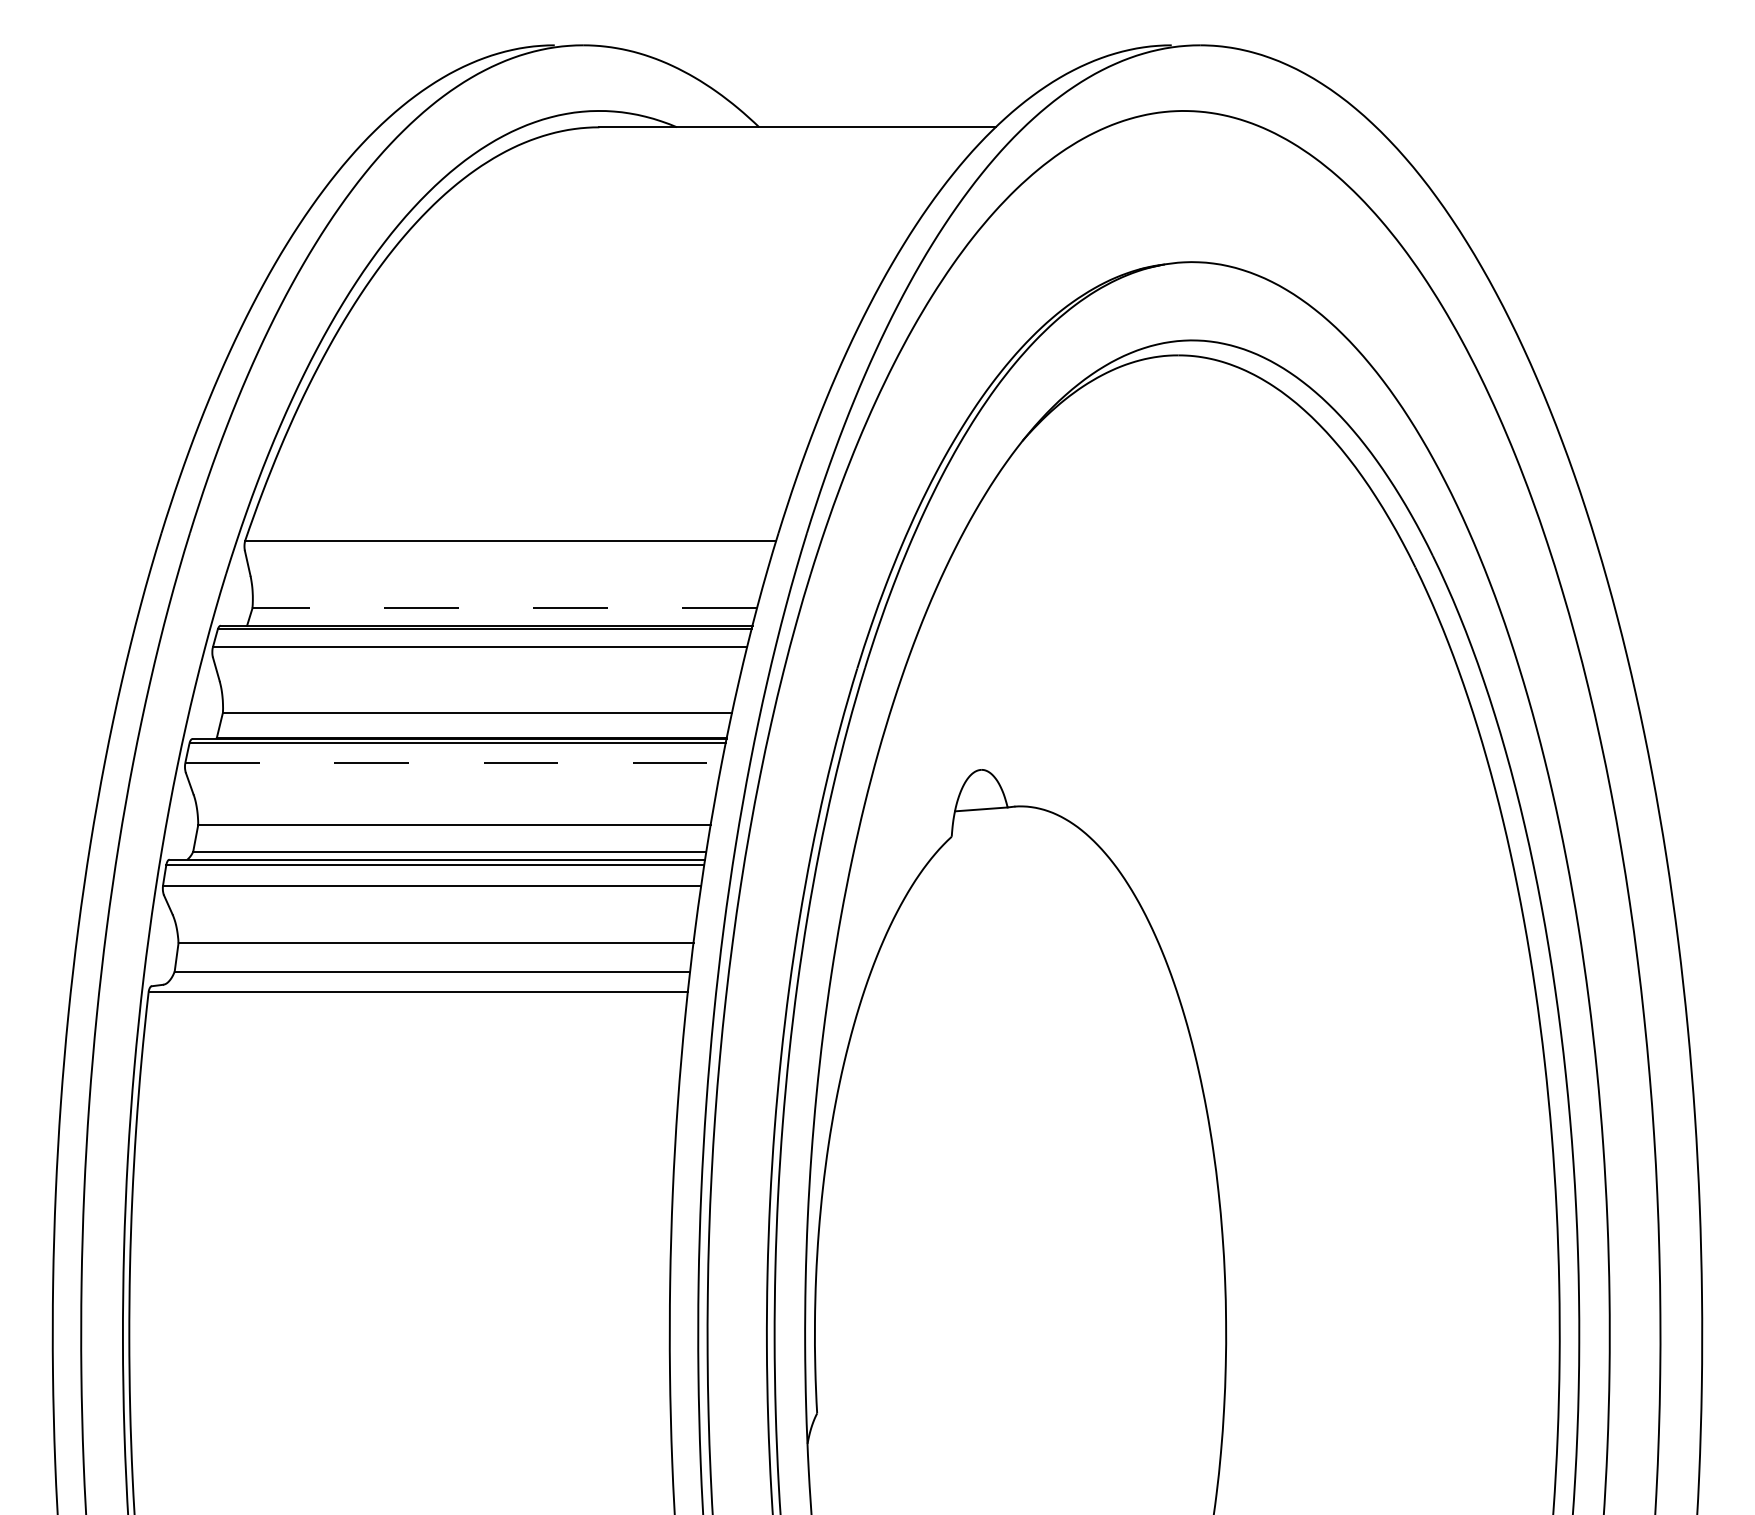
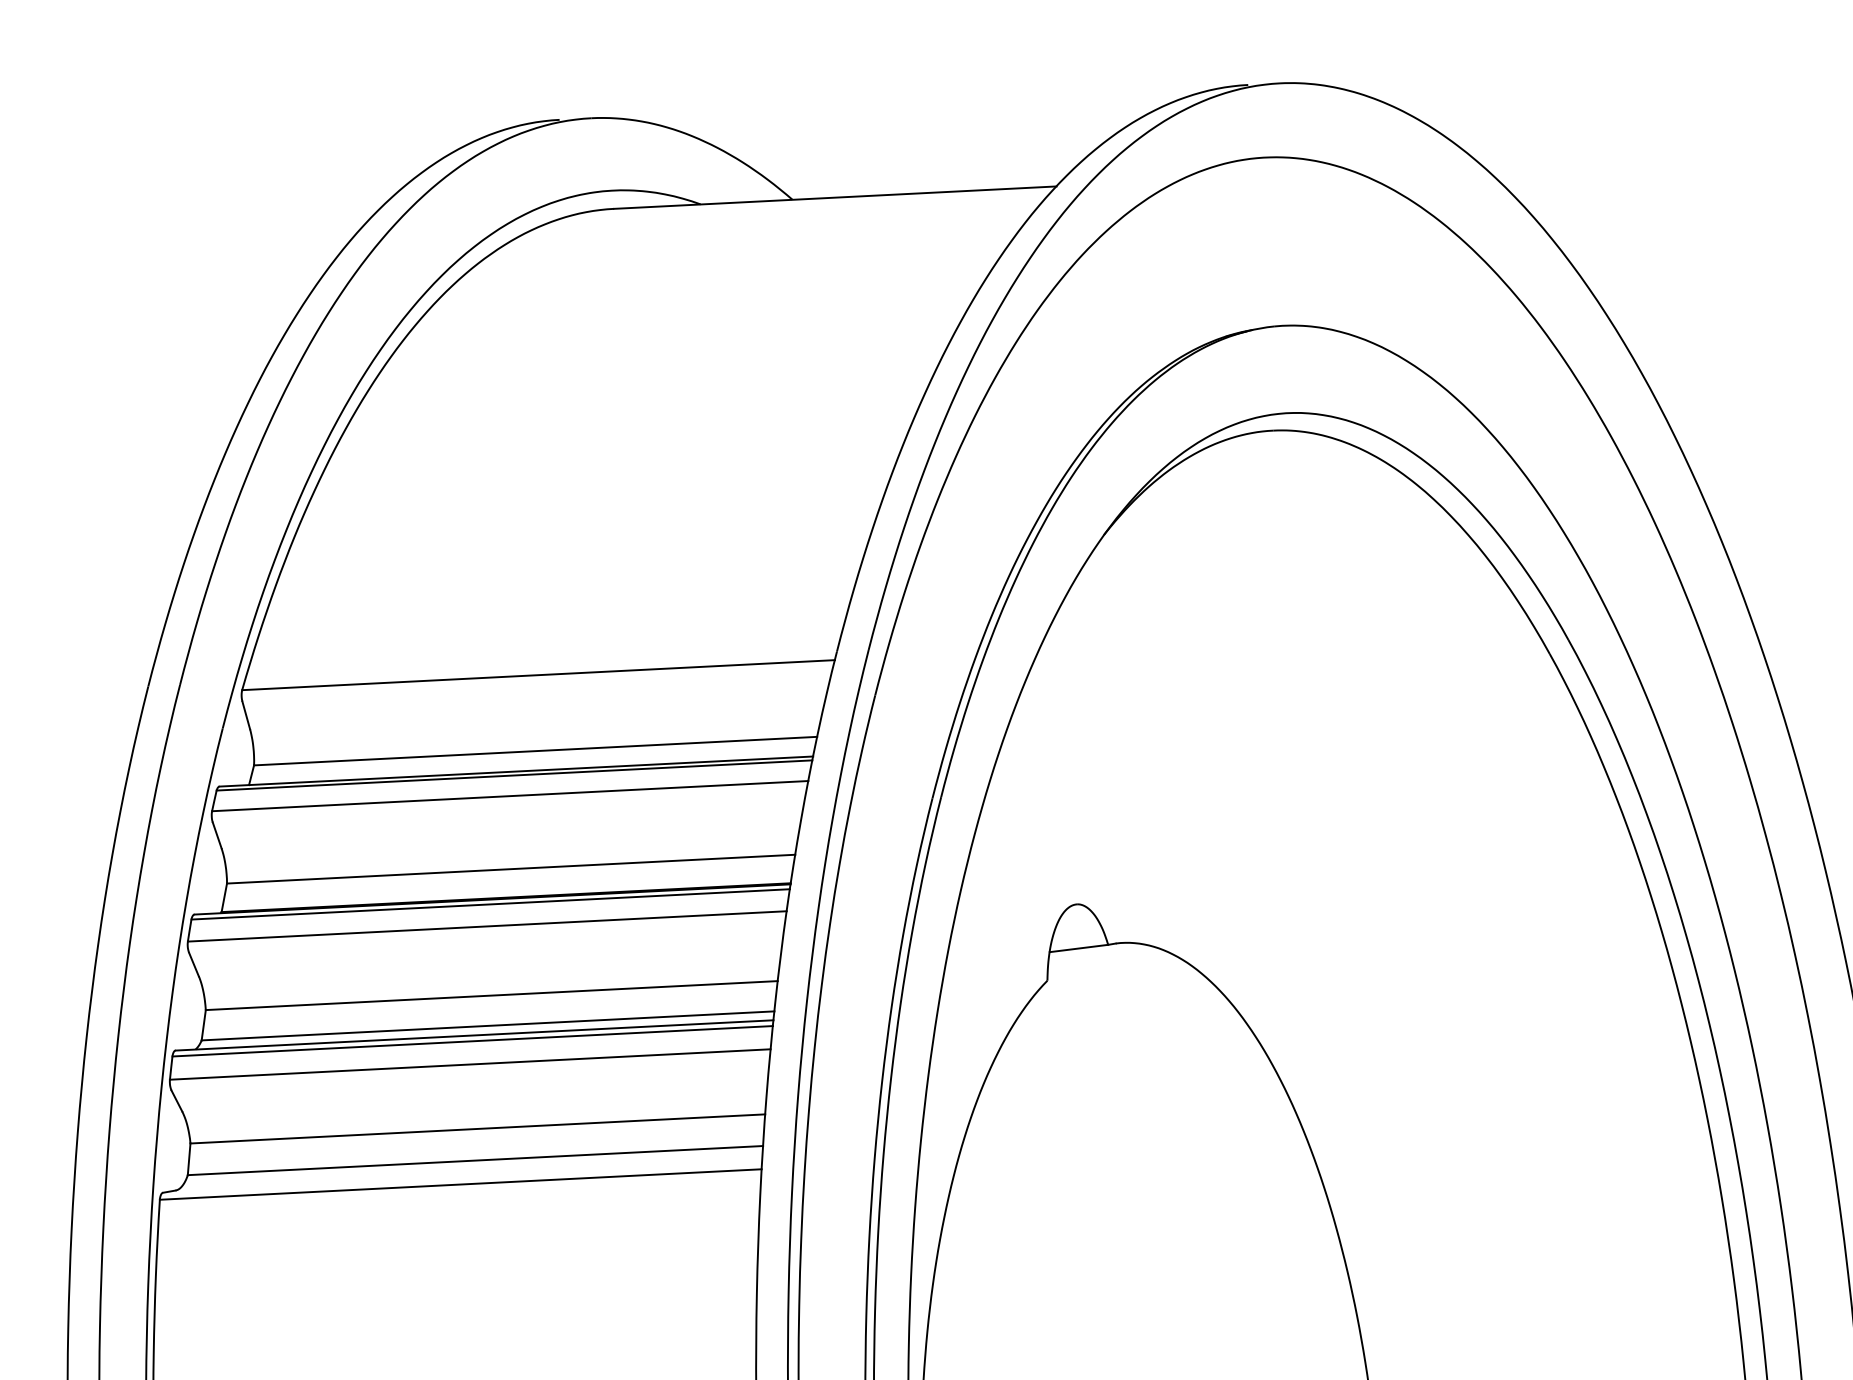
line: (504, 608) -> (535, 751), dashed -> solid
line: (454, 762) -> (488, 925), dashed -> solid

